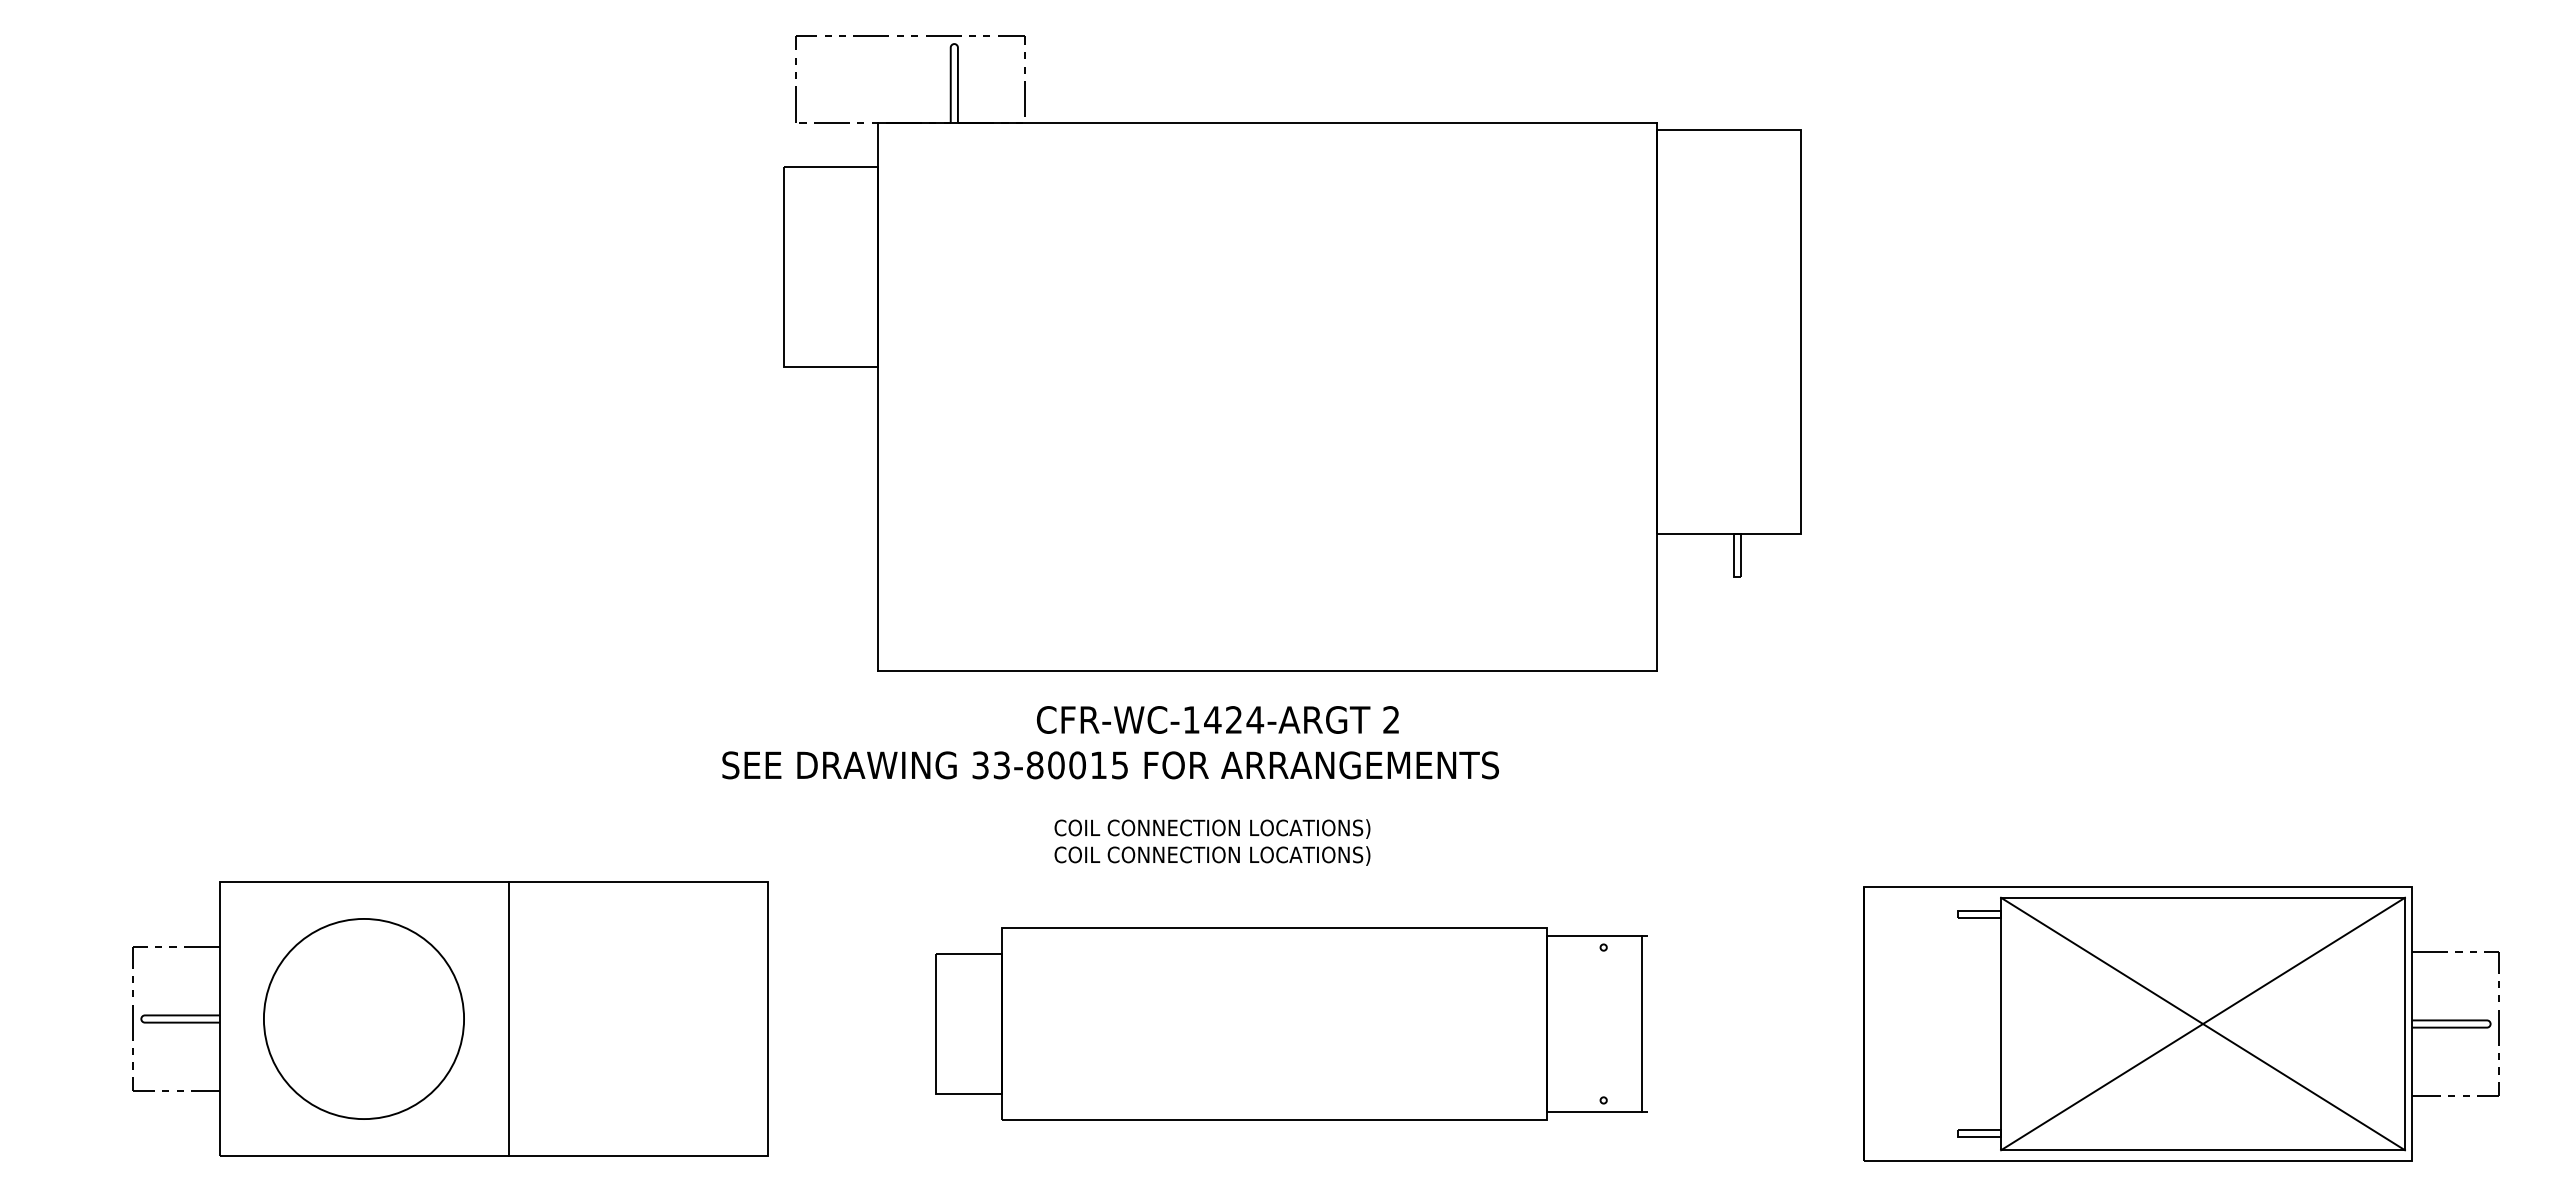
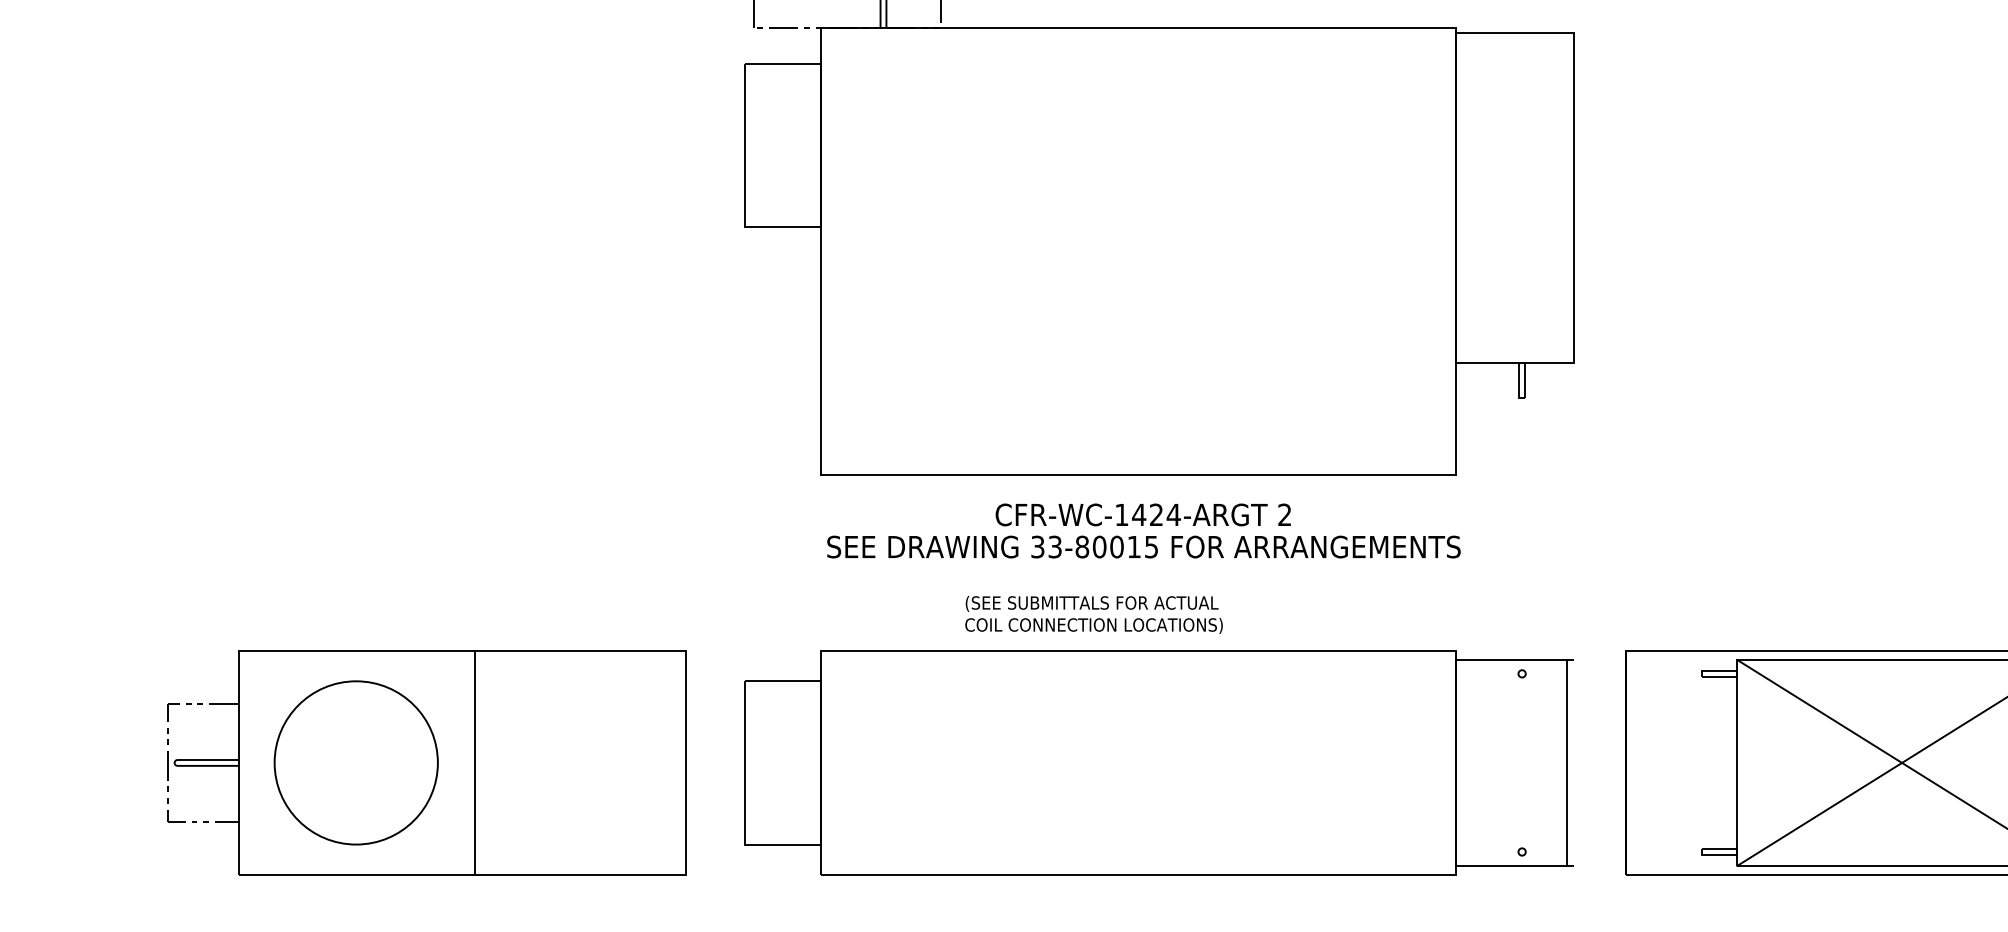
text: (1217, 719) -> (1143, 514), moved
text: (1110, 765) -> (1143, 547), moved
text: (1212, 828) -> (1094, 603), COIL CONNECTION LOCATIONS) -> (SEE SUBMITTALS FOR ACTUAL
part: (450, 1018) -> (426, 762), moved
part: (1291, 1023) -> (1158, 762), size x1.43

